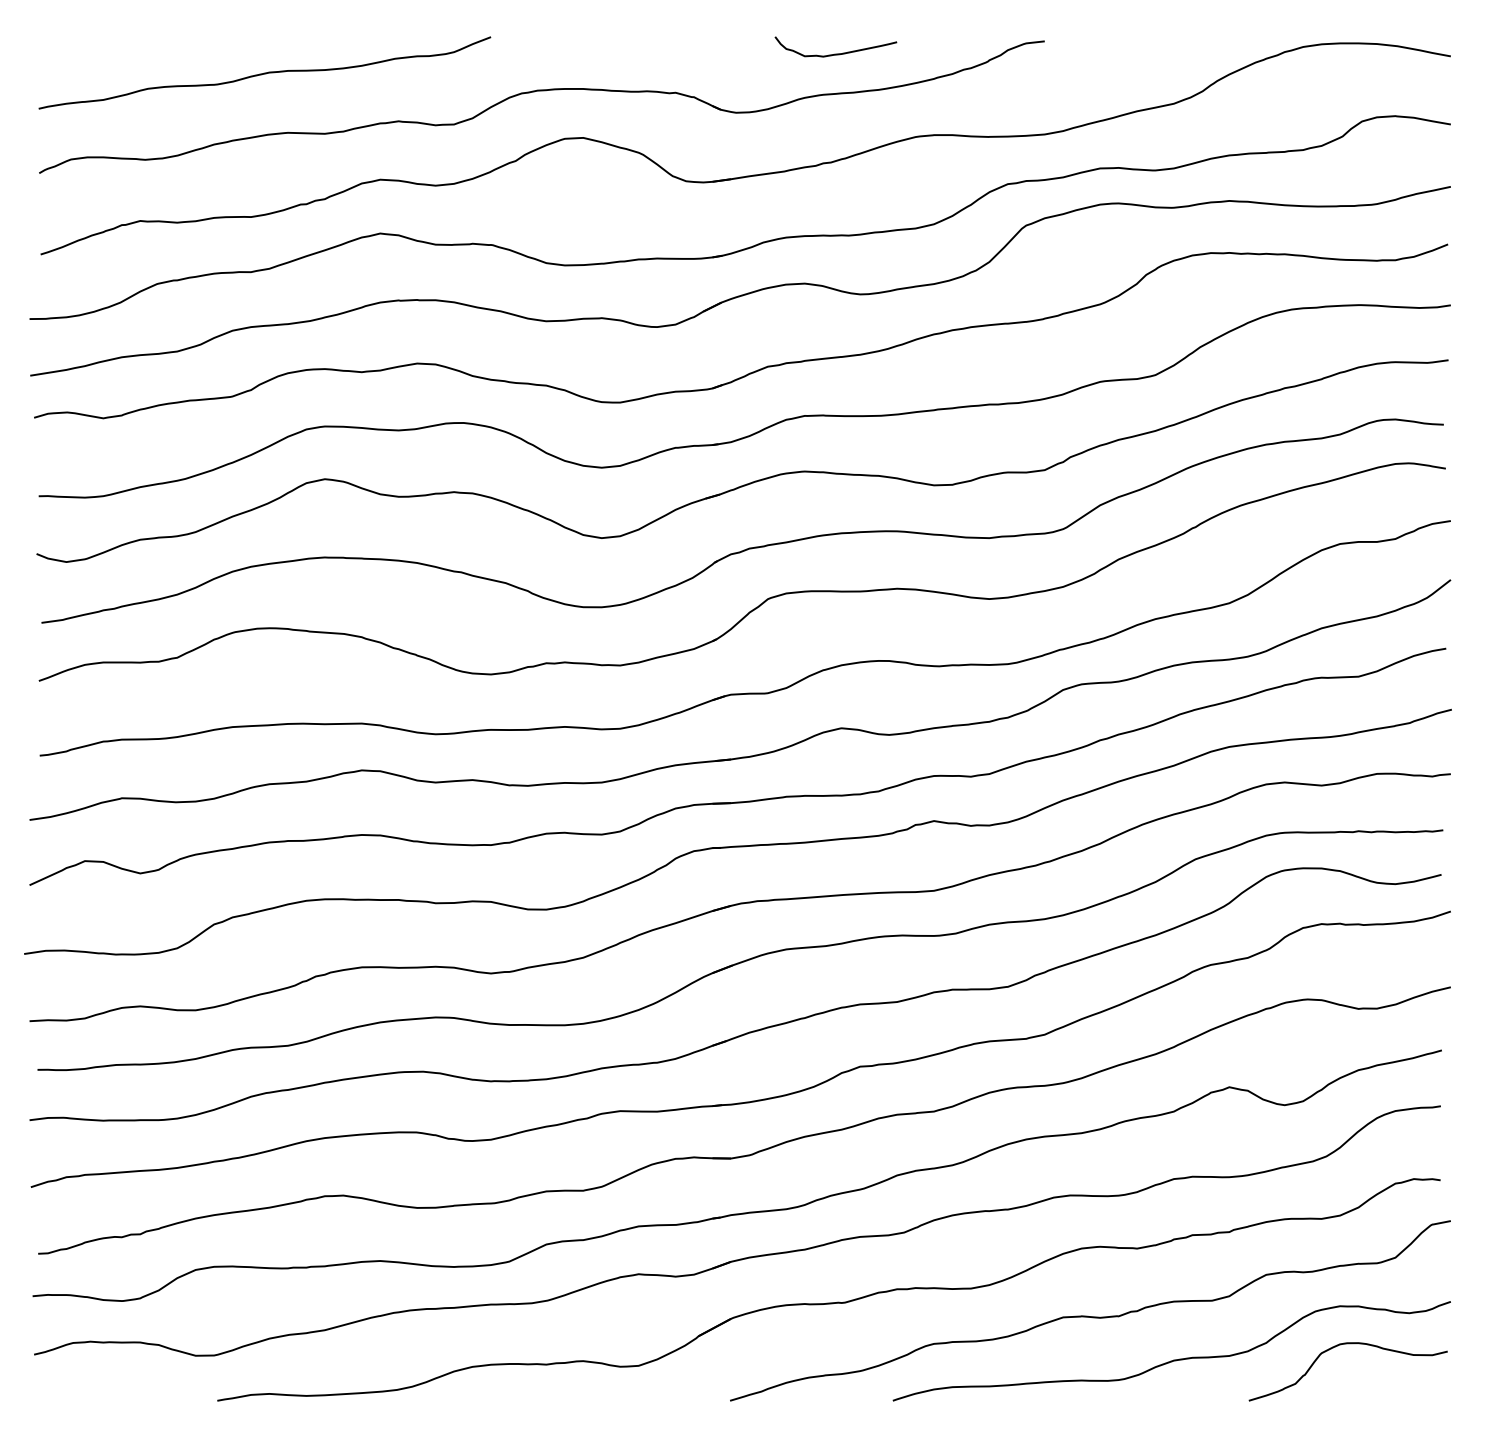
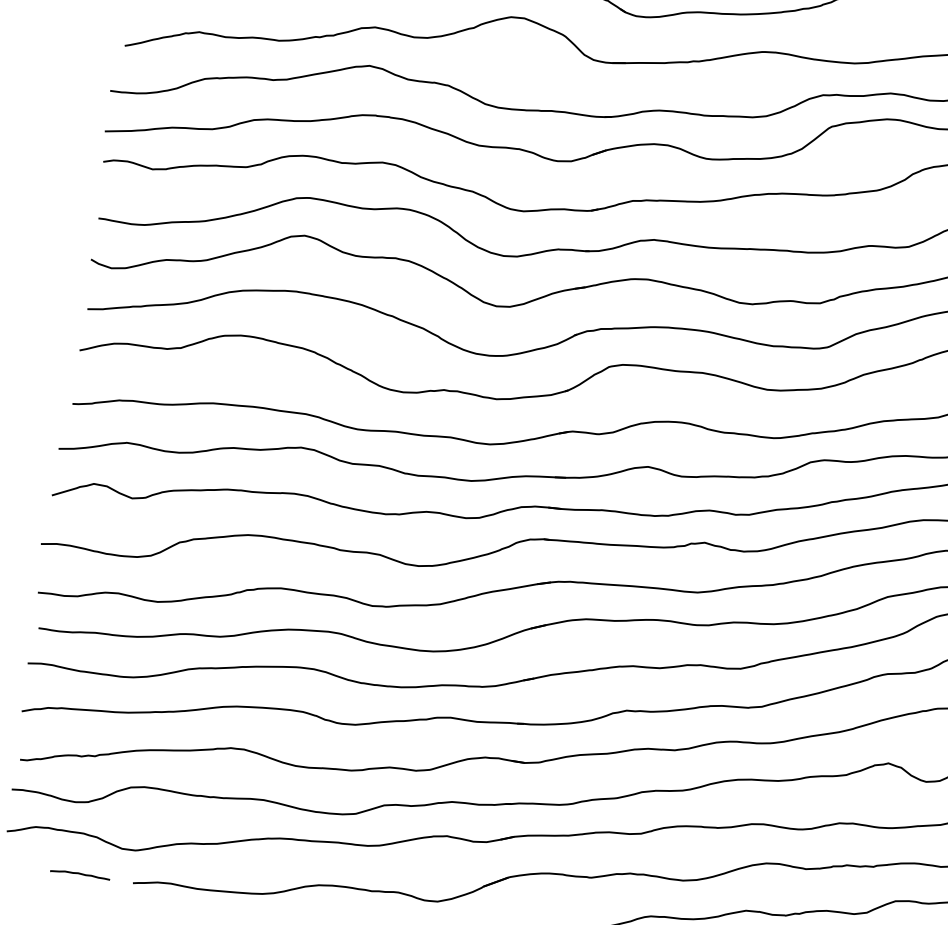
curve: (143, 1399) -> (80, 874), added

